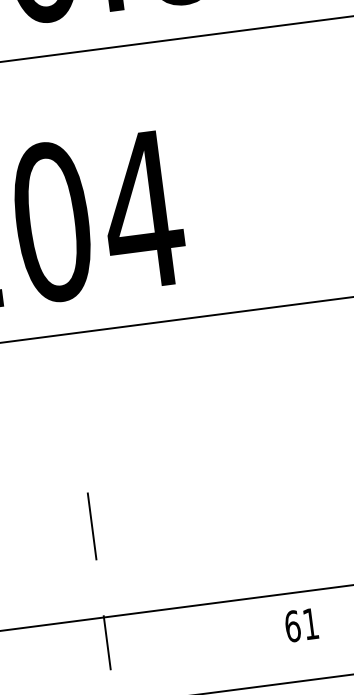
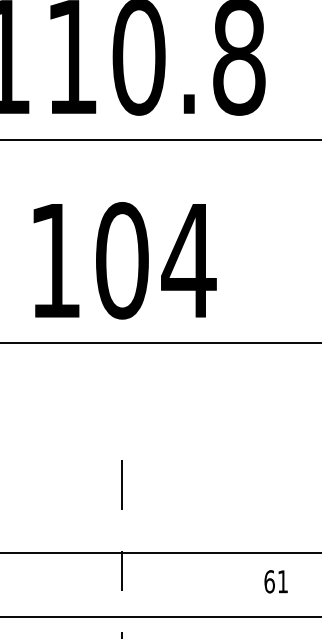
text: (300, 624) -> (275, 581), moved

